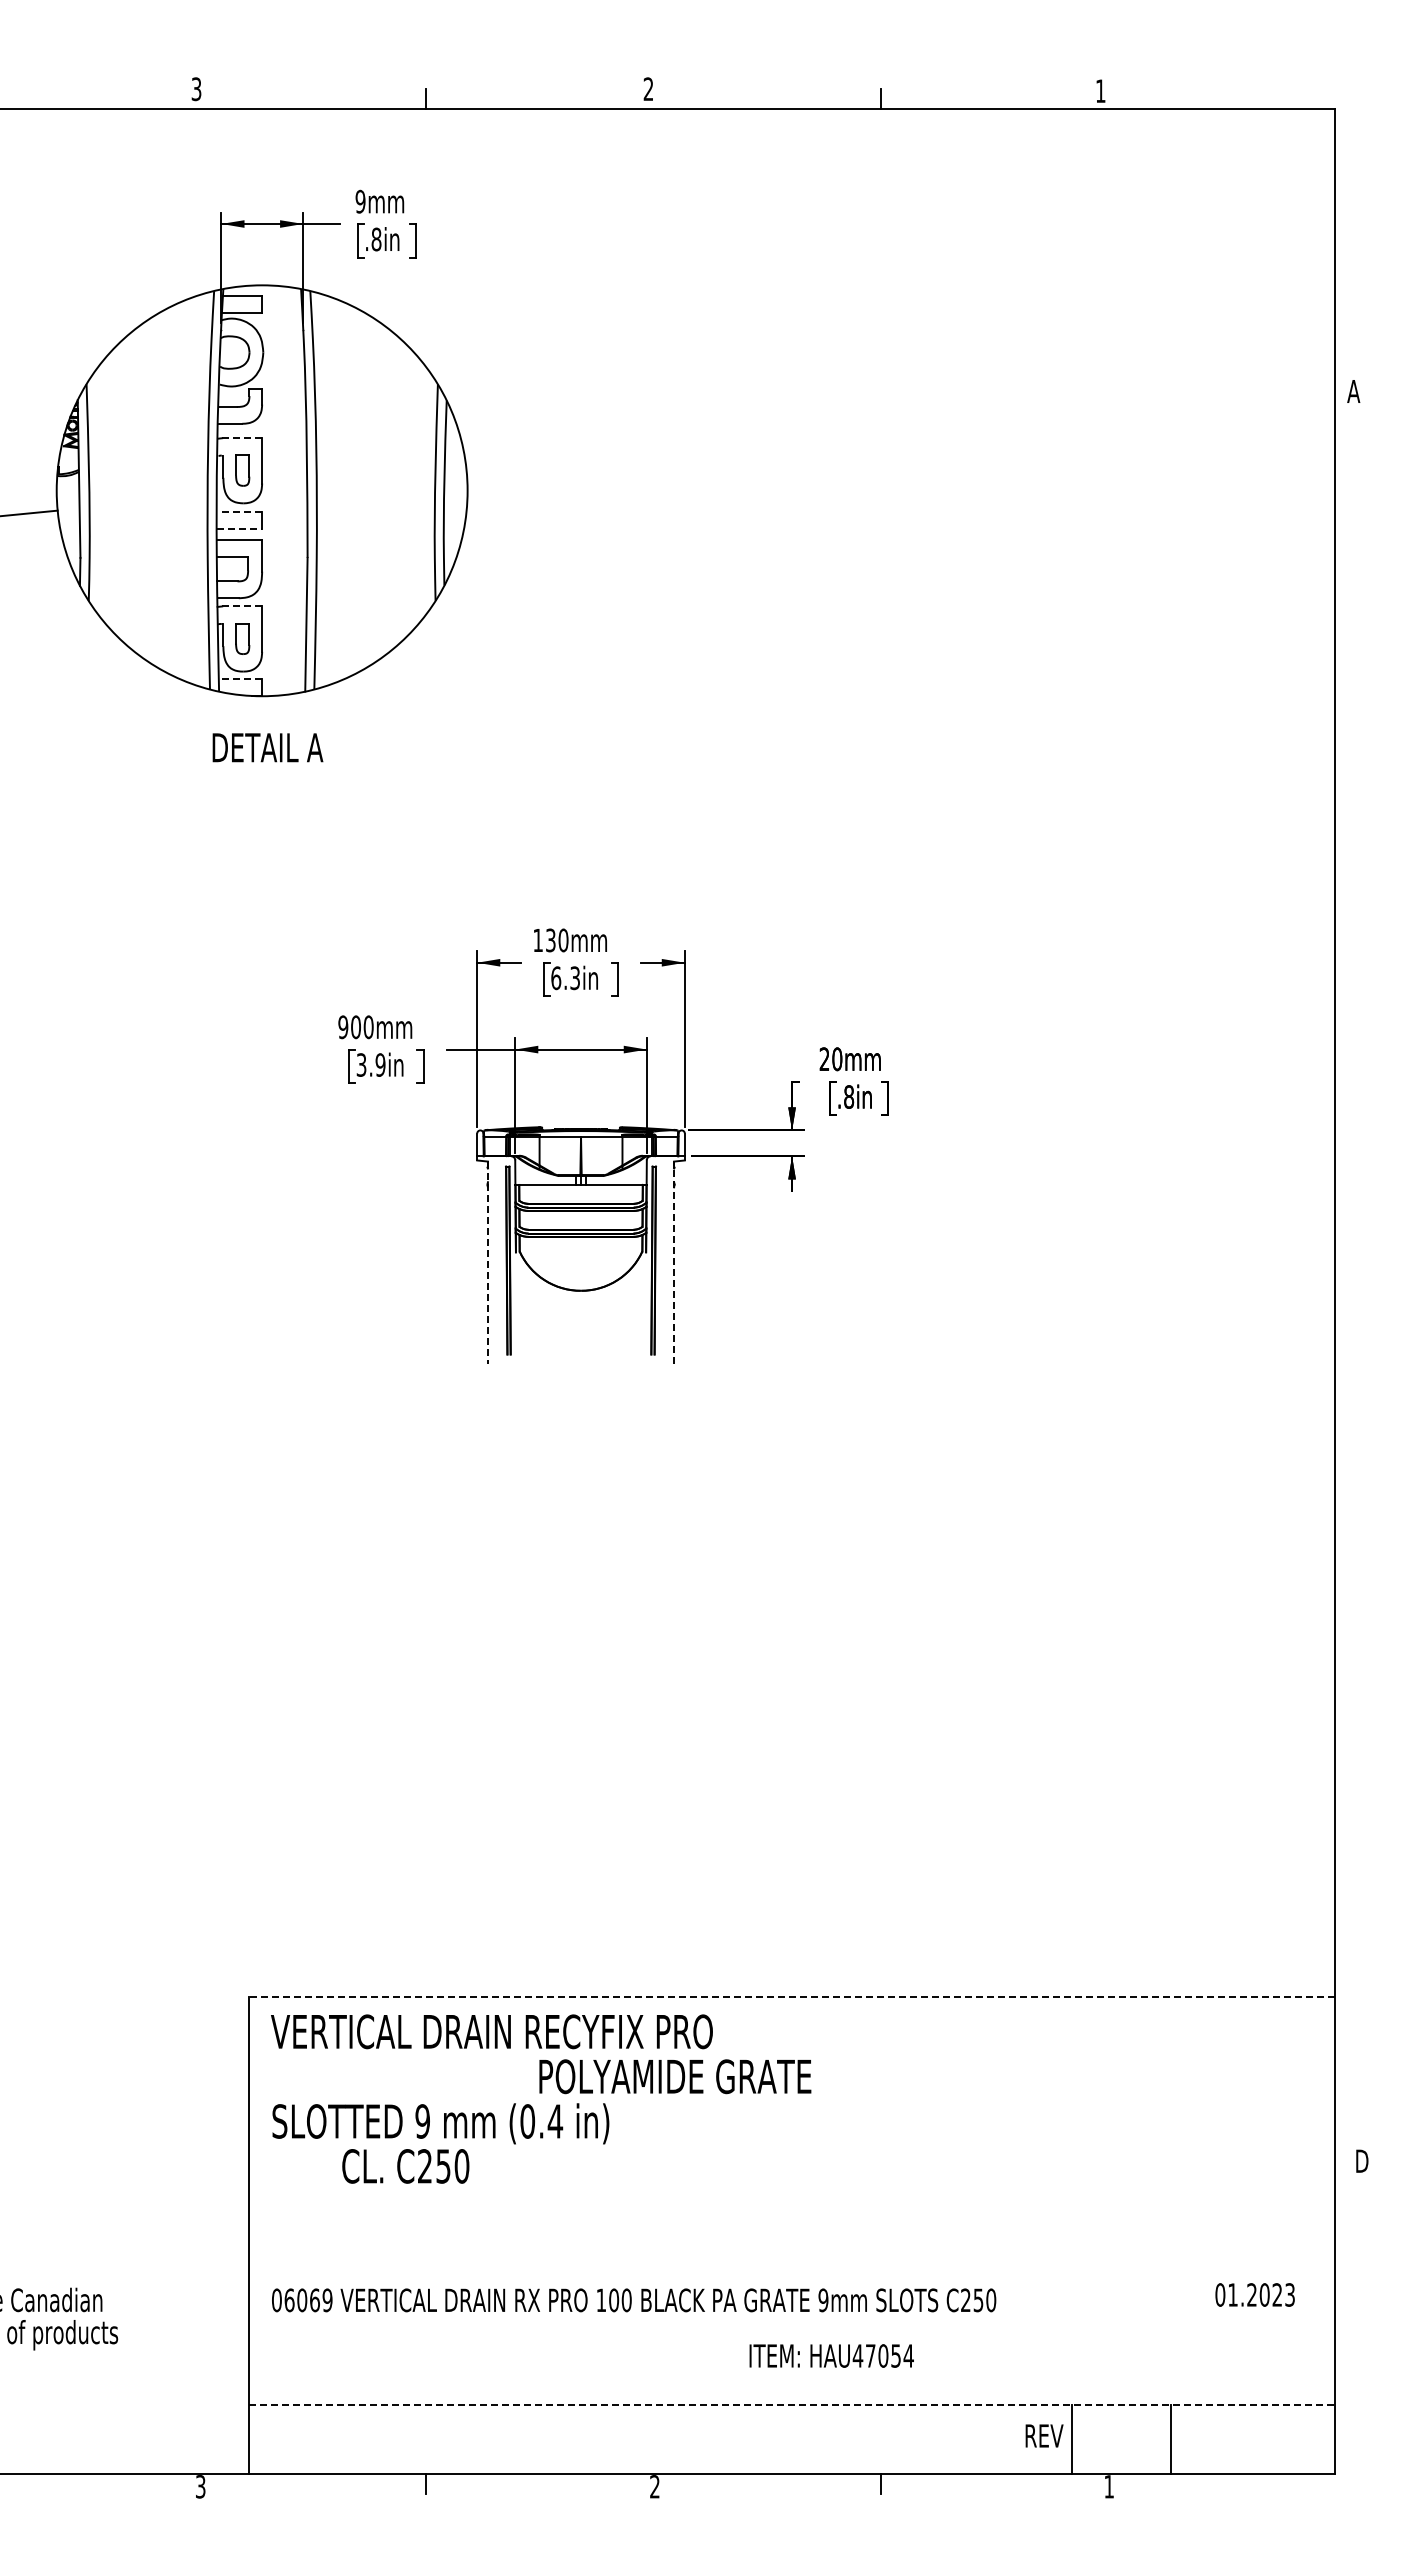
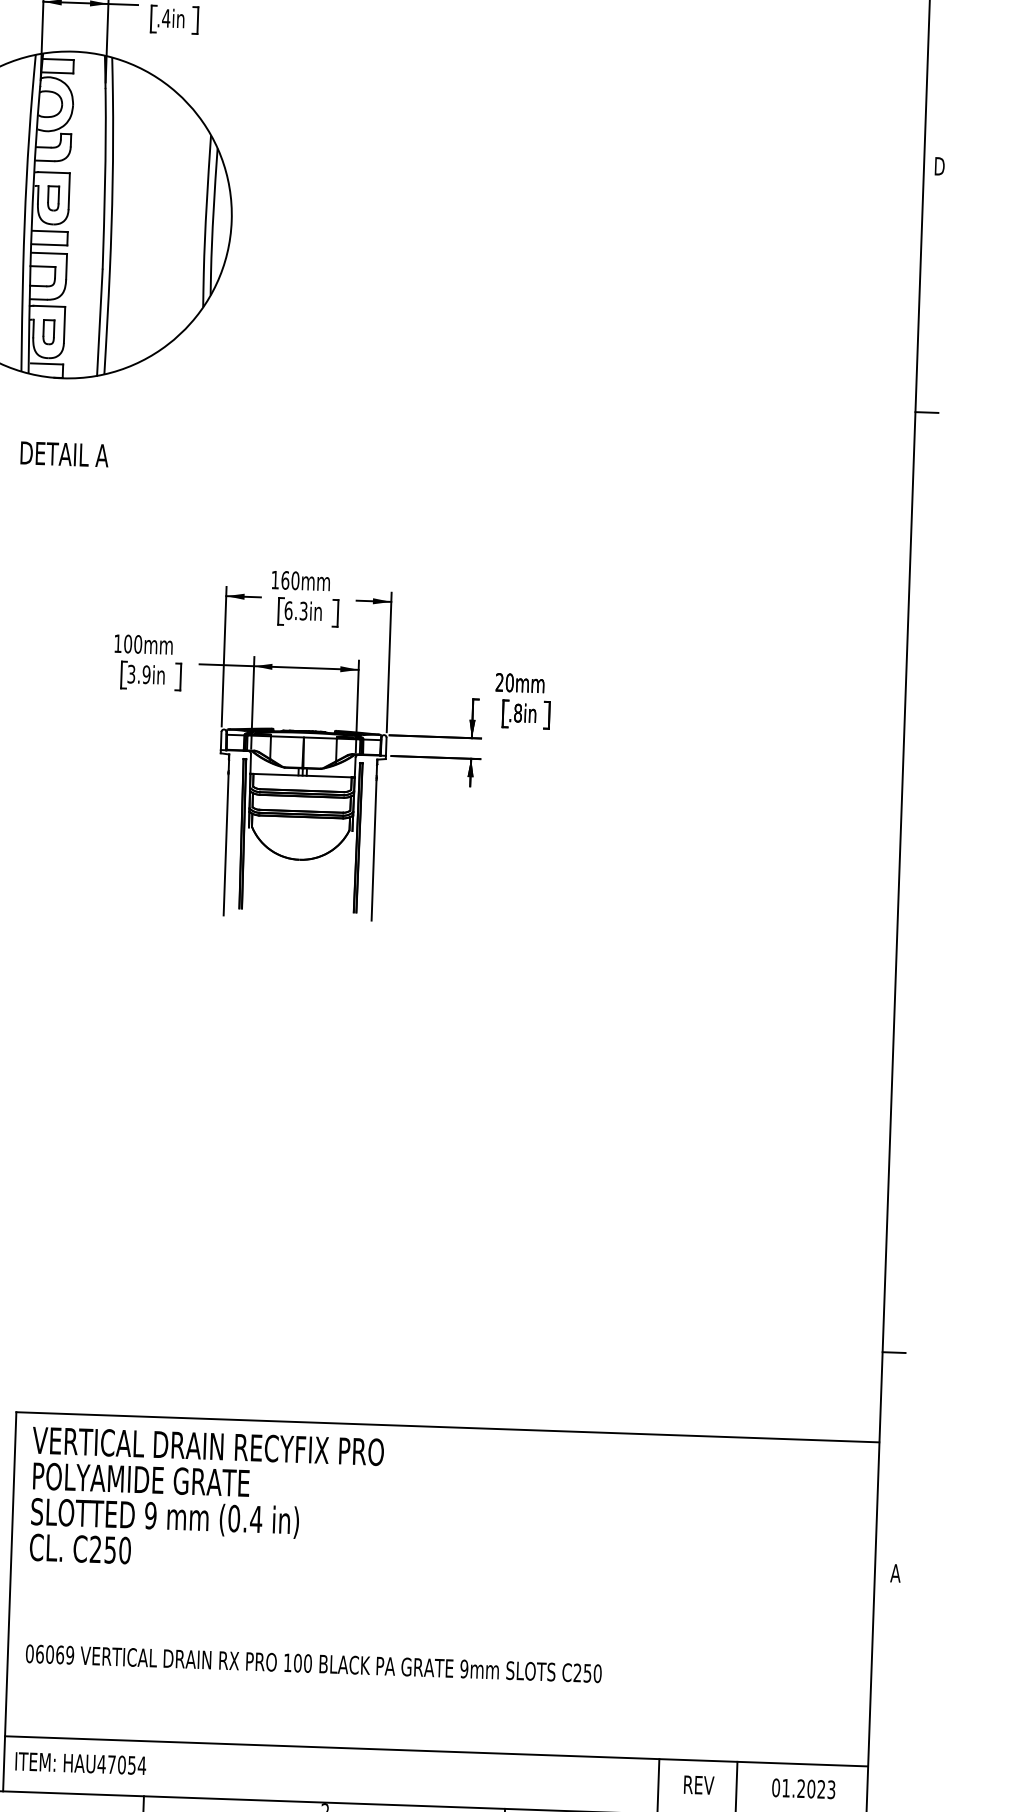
text: (376, 239) -> (166, 18), .8in -> .4in
text: (1354, 391) -> (939, 166), A -> D
line: (242, 438) -> (54, 172), dashed -> solid
line: (239, 512) -> (49, 231), dashed -> solid
line: (240, 529) -> (50, 245), dashed -> solid
line: (242, 606) -> (49, 306), dashed -> solid
line: (241, 678) -> (46, 363), dashed -> solid
line: (1349, 701) -> (926, 412), added
text: (267, 747) -> (64, 454), moved
text: (550, 940) -> (285, 580), 130mm -> 160mm
text: (343, 1027) -> (118, 643), 900mm -> 100mm
line: (674, 1262) -> (374, 839), dashed -> solid
line: (487, 1263) -> (226, 835), dashed -> solid
line: (1349, 1883) -> (894, 1352), added
line: (792, 1997) -> (448, 1427), dashed -> solid
text: (675, 2076) -> (141, 1479), moved
text: (1361, 2160) -> (895, 1572), D -> A
text: (405, 2166) -> (80, 1549), moved
text: (1254, 2294) -> (803, 1788), moved
text: (831, 2355) -> (80, 1763), moved
line: (792, 2404) -> (436, 1750), dashed -> solid
text: (1044, 2435) -> (699, 1784), moved

